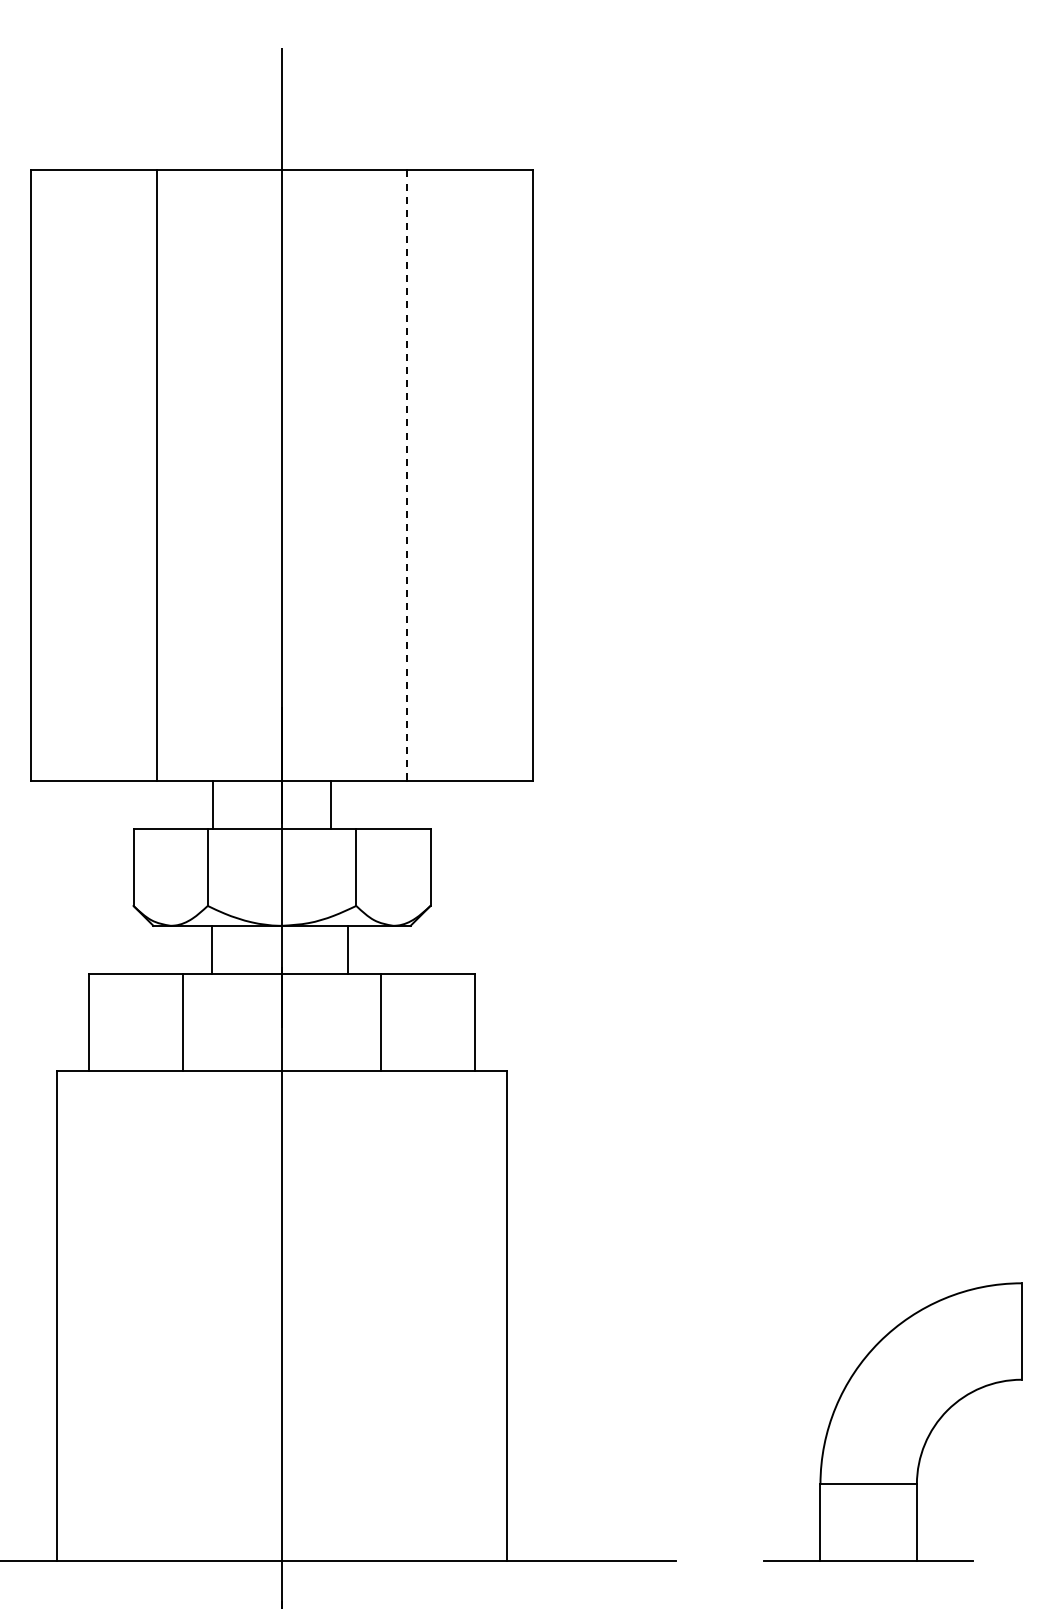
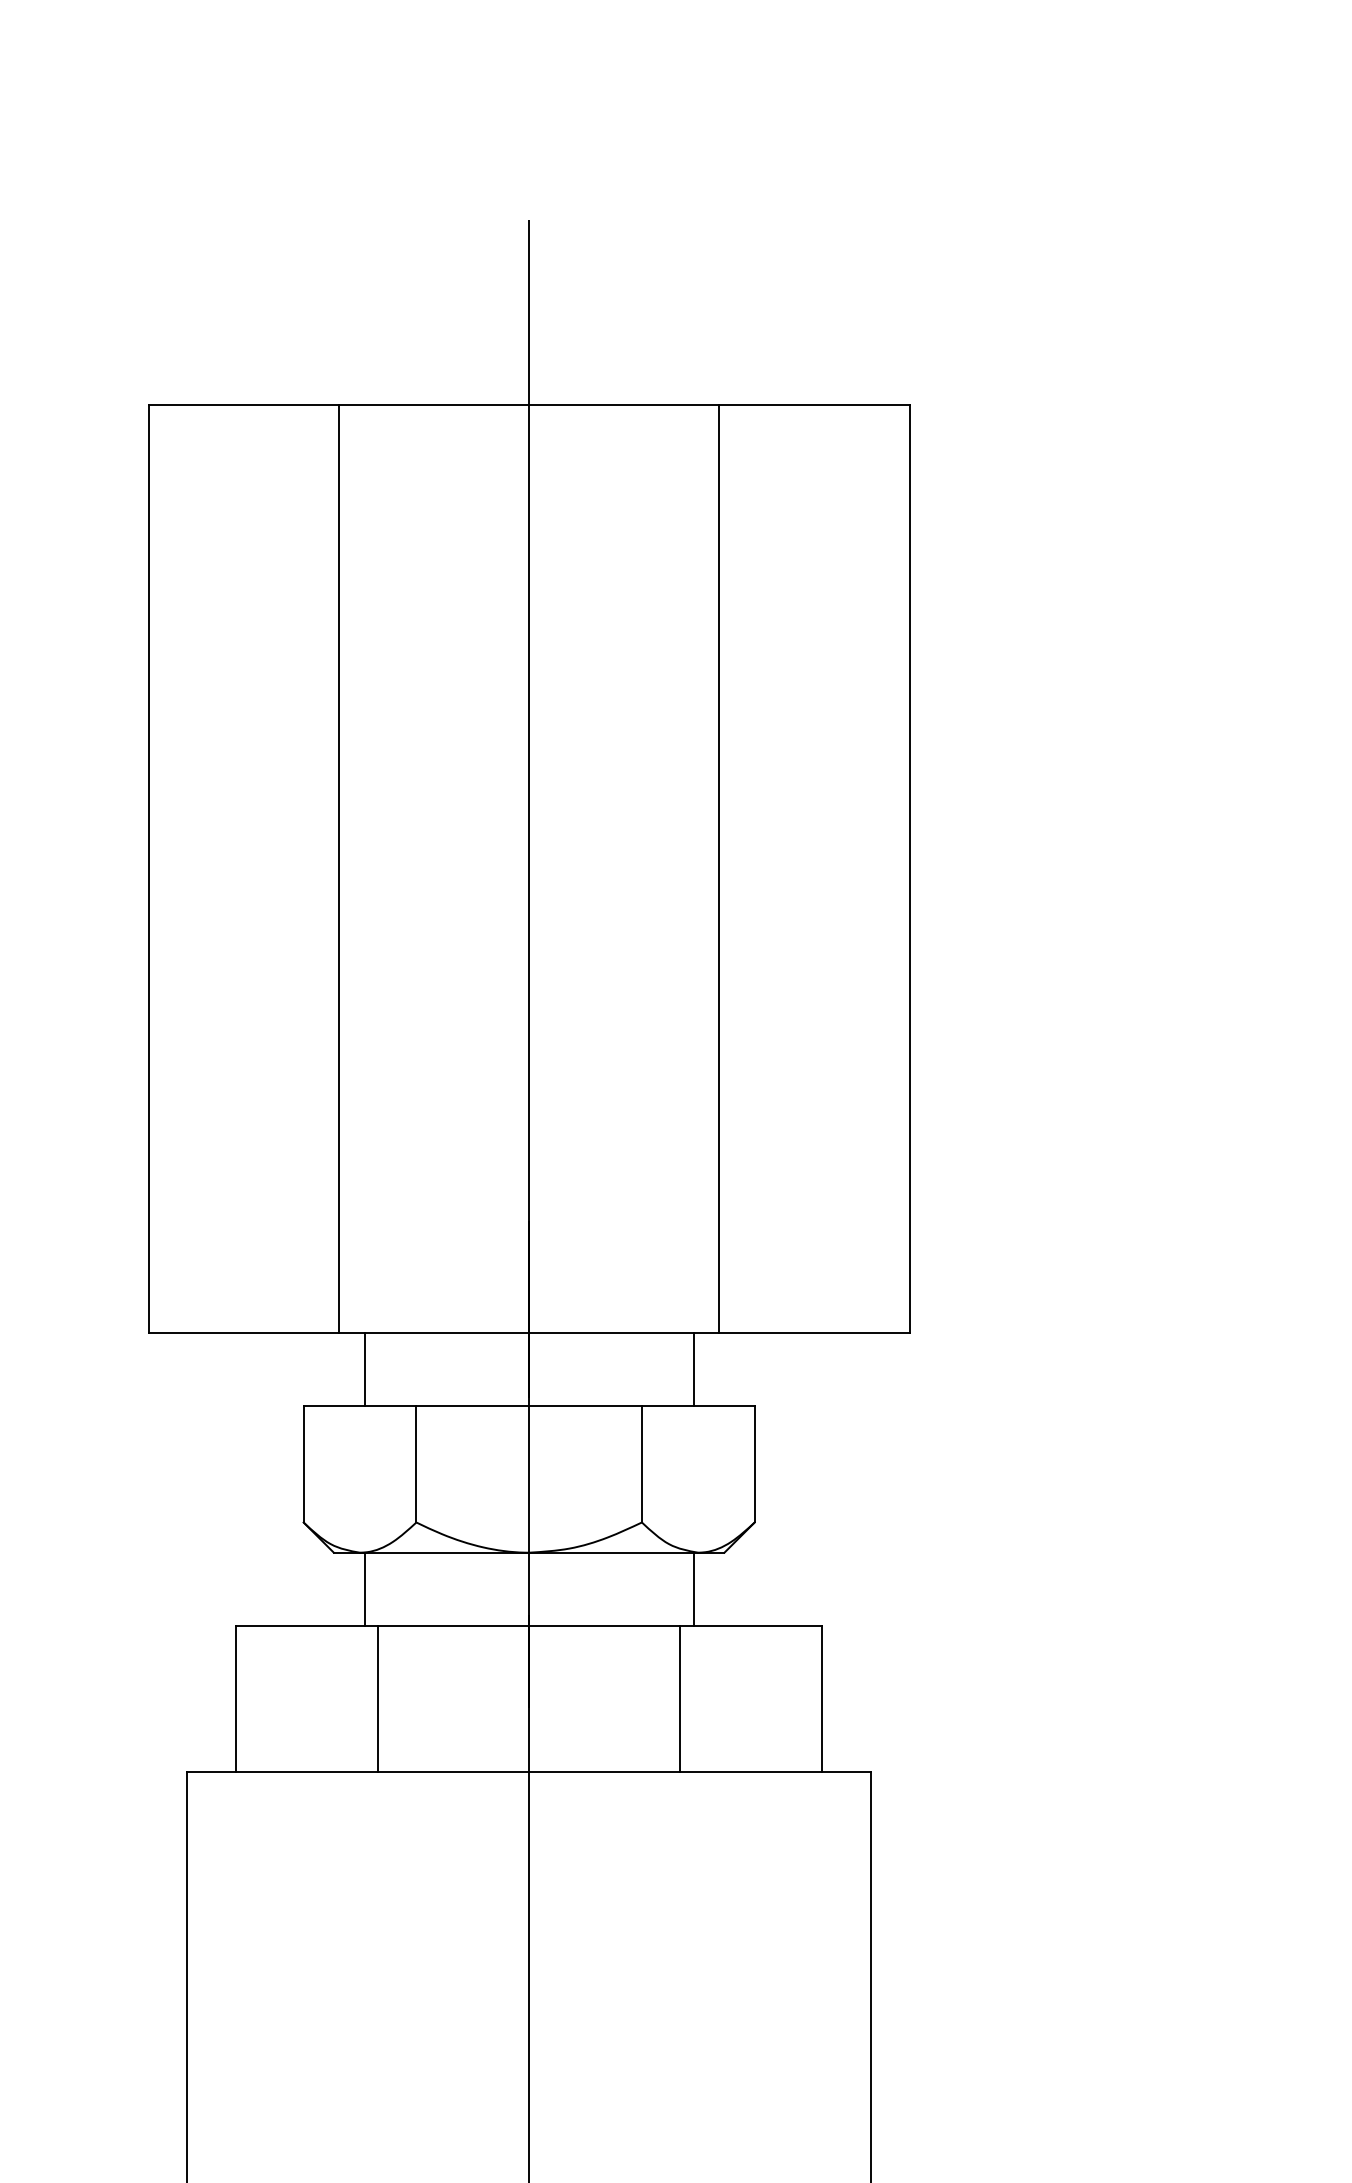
line: (407, 476) -> (719, 870), dashed -> solid
line: (212, 805) -> (364, 1369), moved
line: (331, 805) -> (693, 1369), moved
line: (211, 949) -> (364, 1588), moved
line: (348, 949) -> (693, 1588), moved

